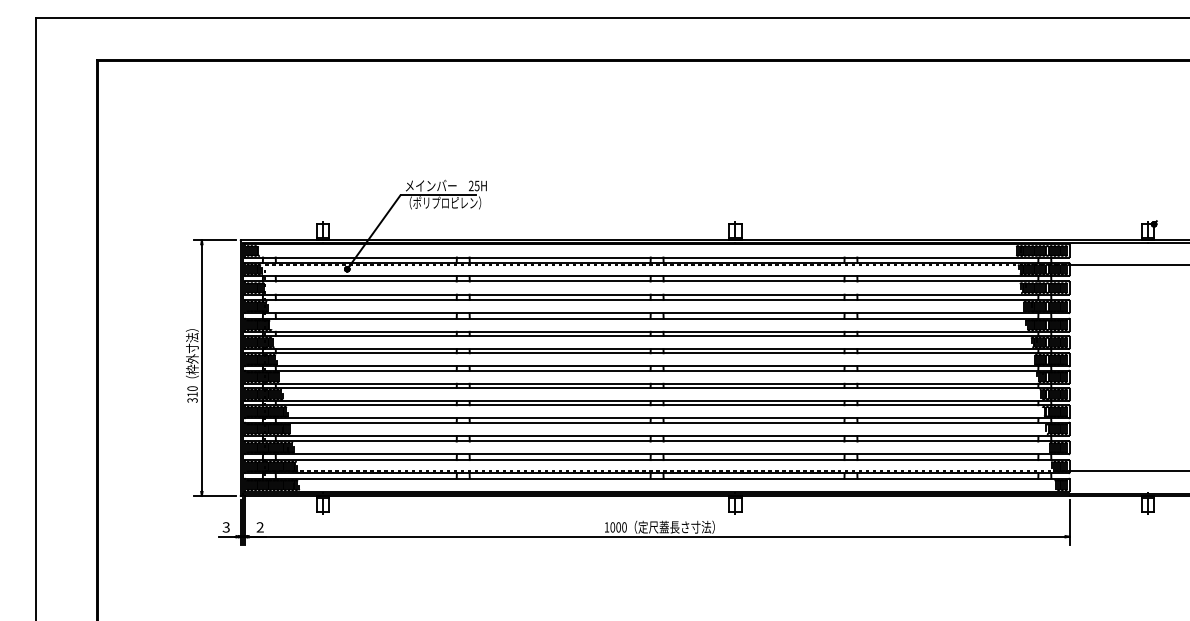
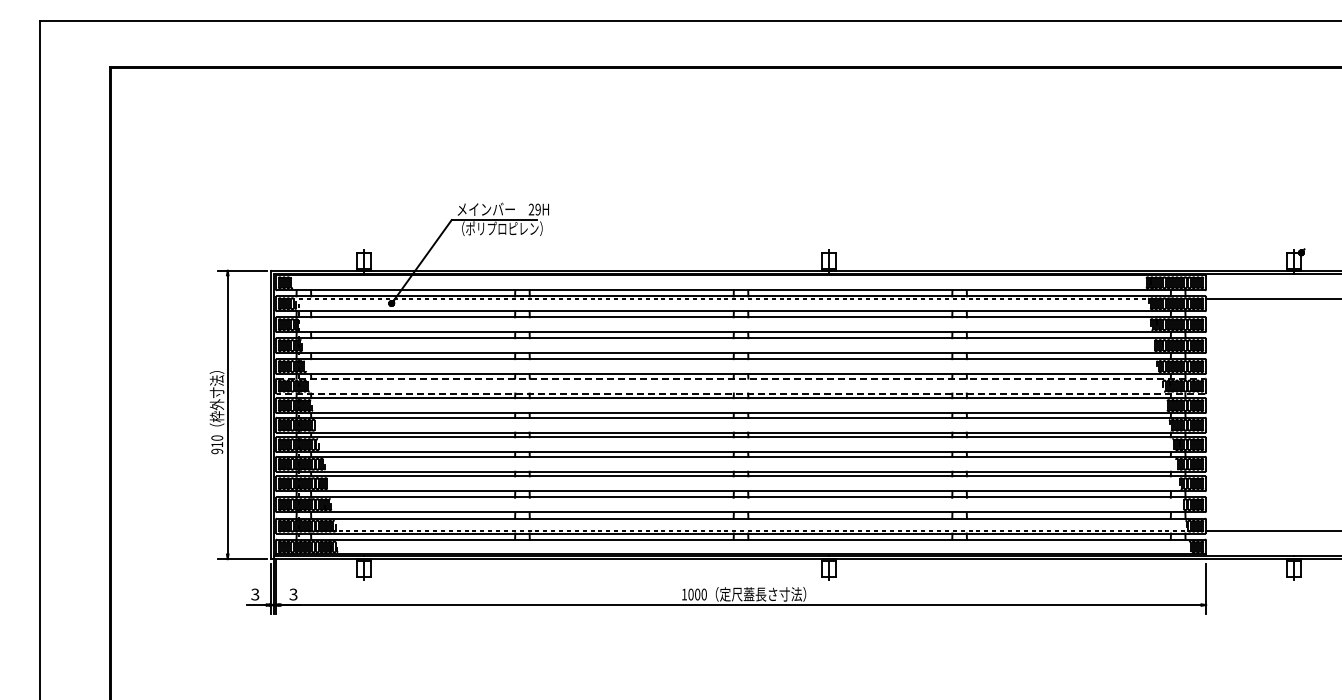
text: (476, 185) -> (537, 209), 25H -> 29H
line: (657, 335) -> (741, 378), solid -> dashed
line: (656, 349) -> (740, 393), solid -> dashed
text: (191, 400) -> (216, 451), 310 -> 910
text: (260, 527) -> (293, 594), 2 -> 3

